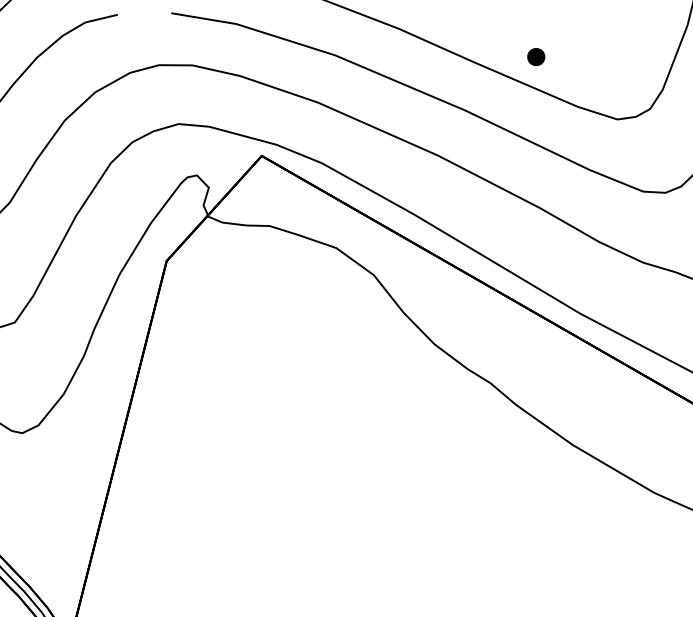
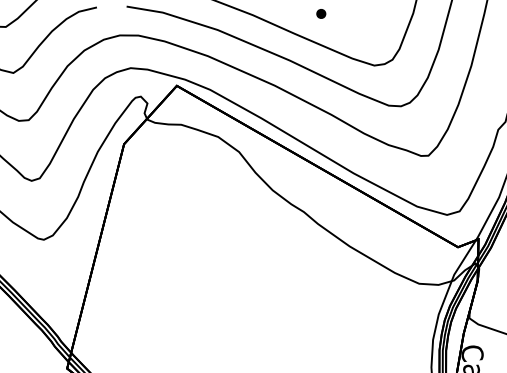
part: (536, 56) -> (321, 13), moved

